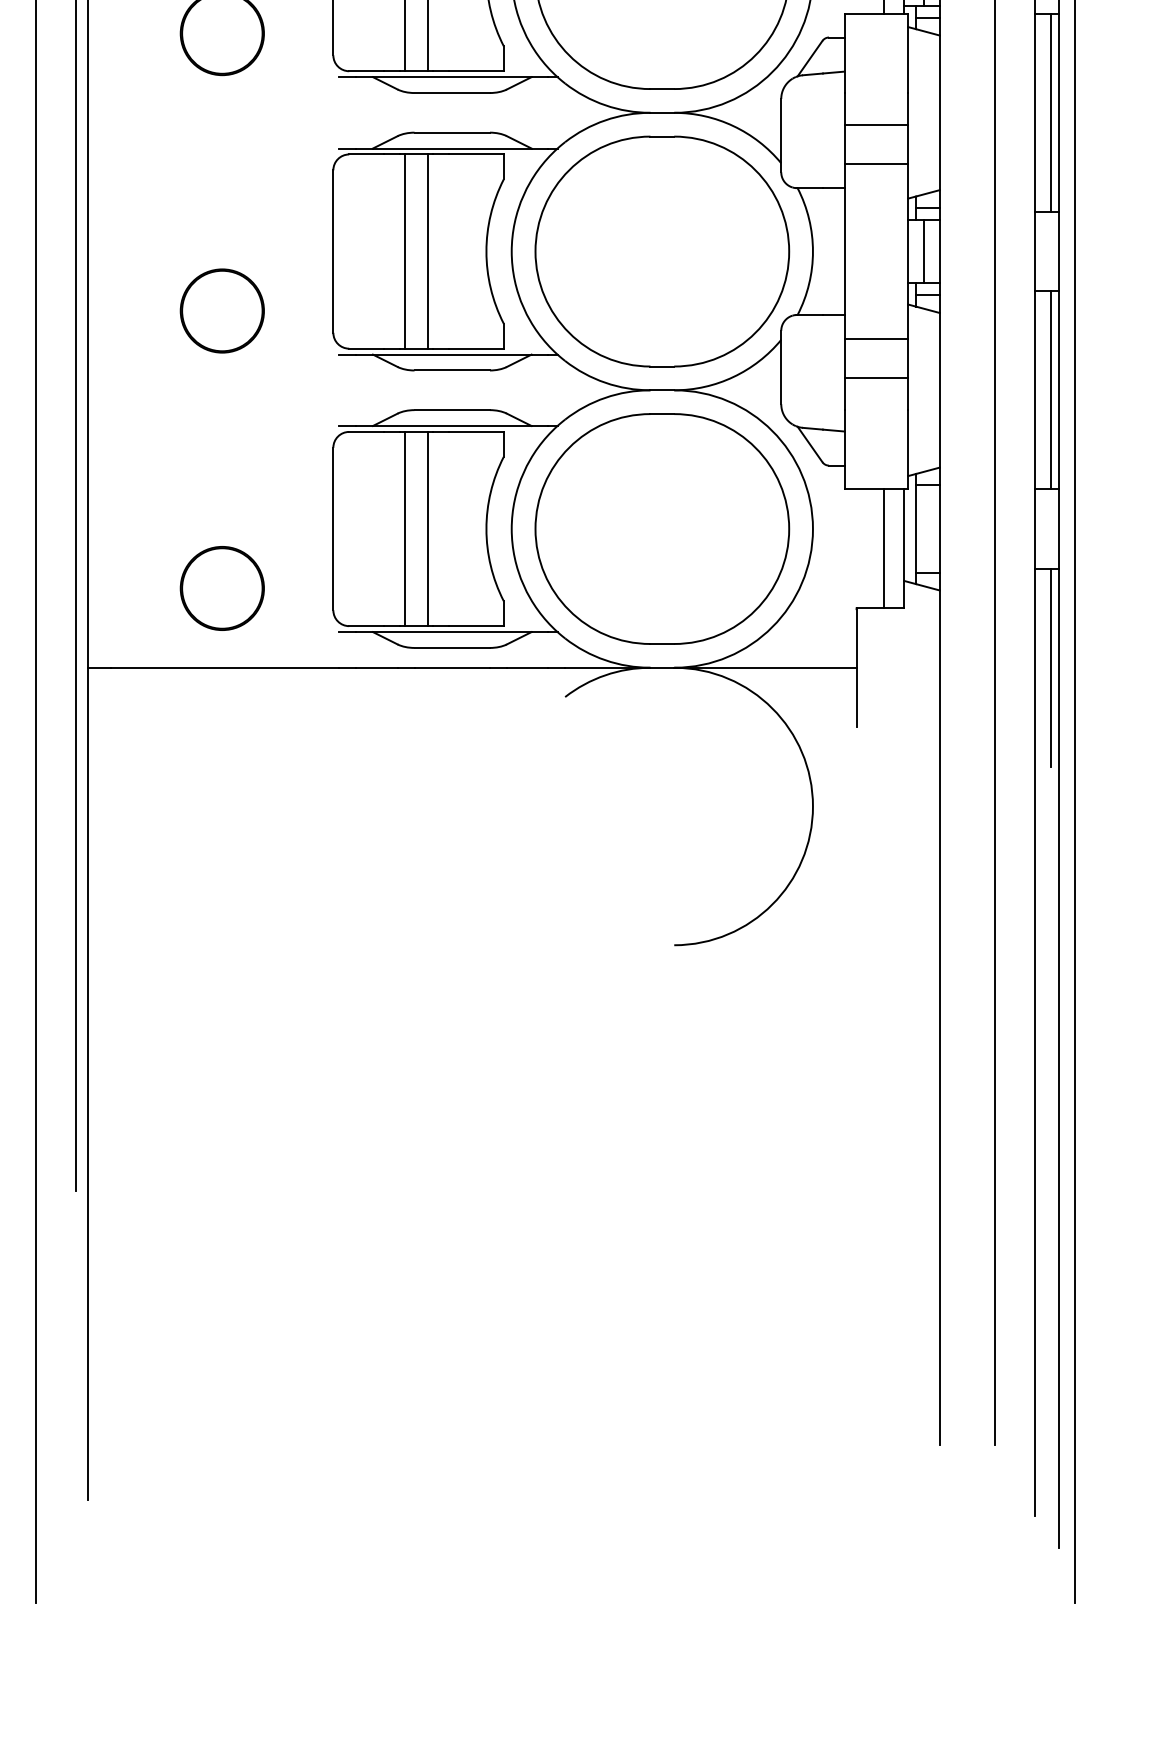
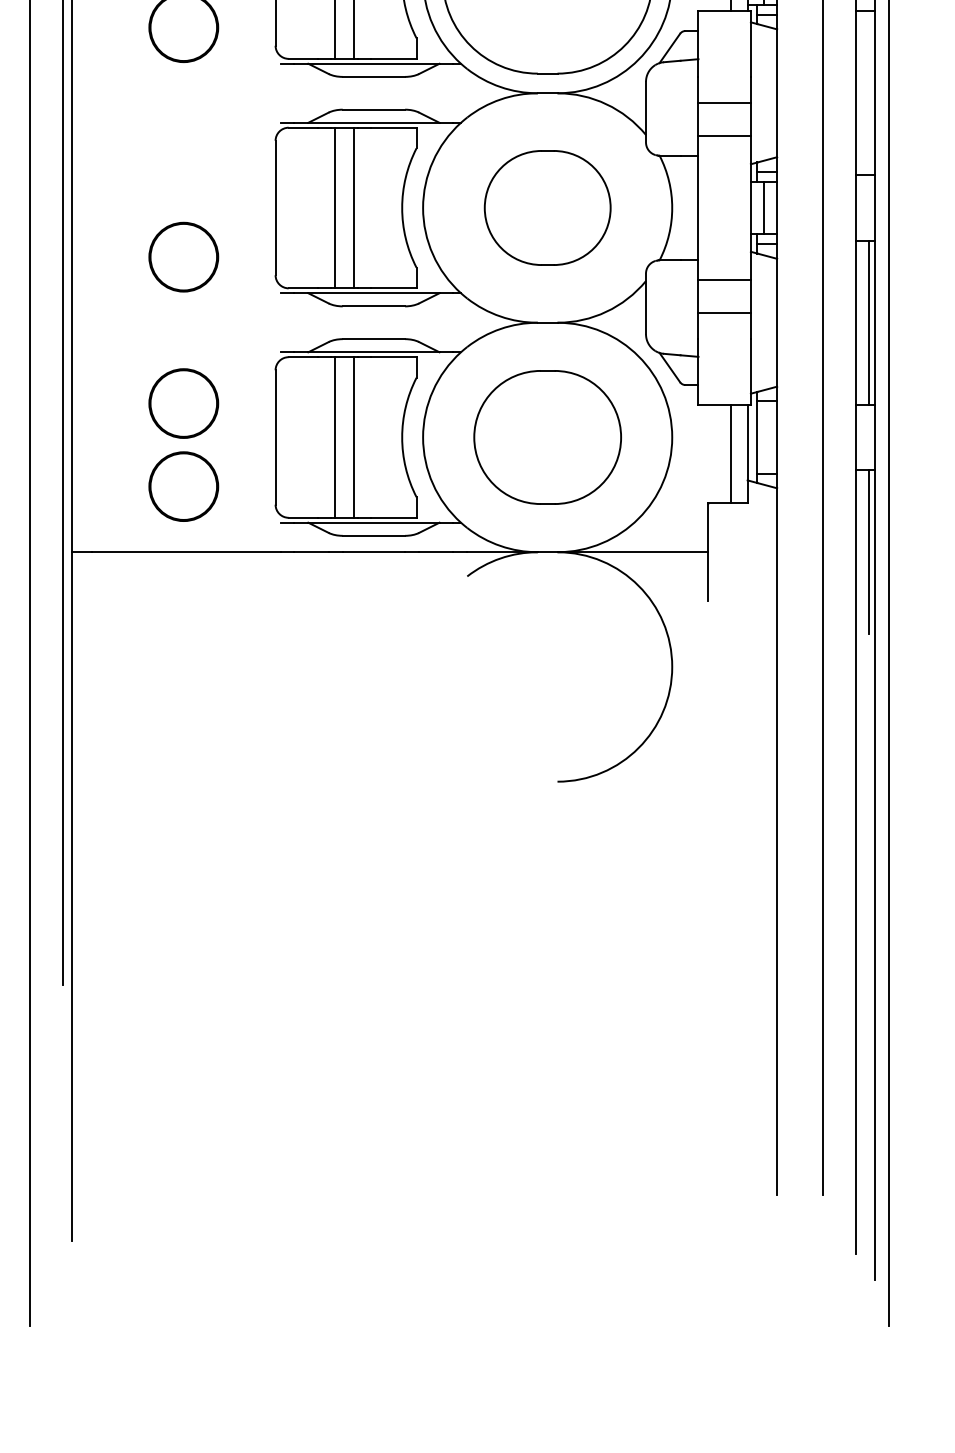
line: (1050, 112) -> (868, 93), removed
part: (662, 251) -> (547, 207), size x0.6
part: (221, 487) -> (183, 403), added
part: (662, 528) -> (547, 437), size x0.7

